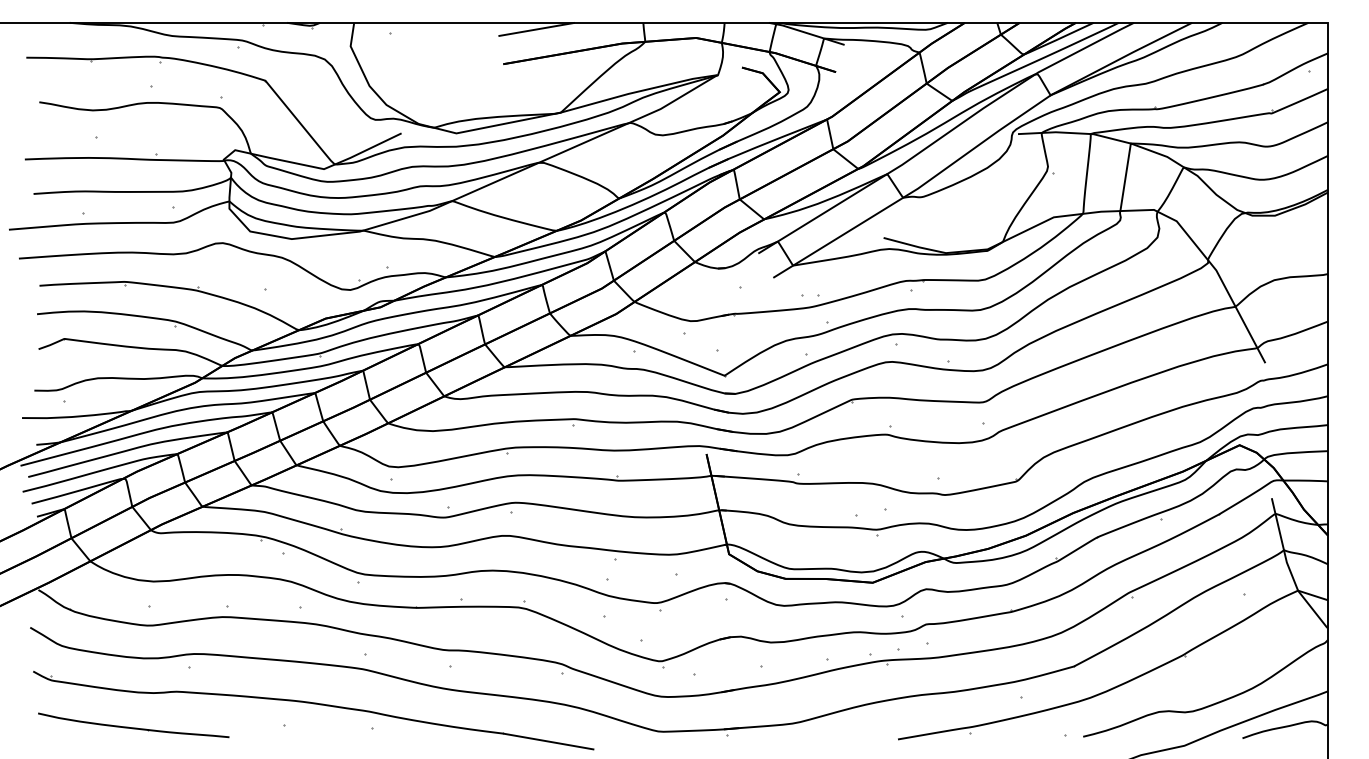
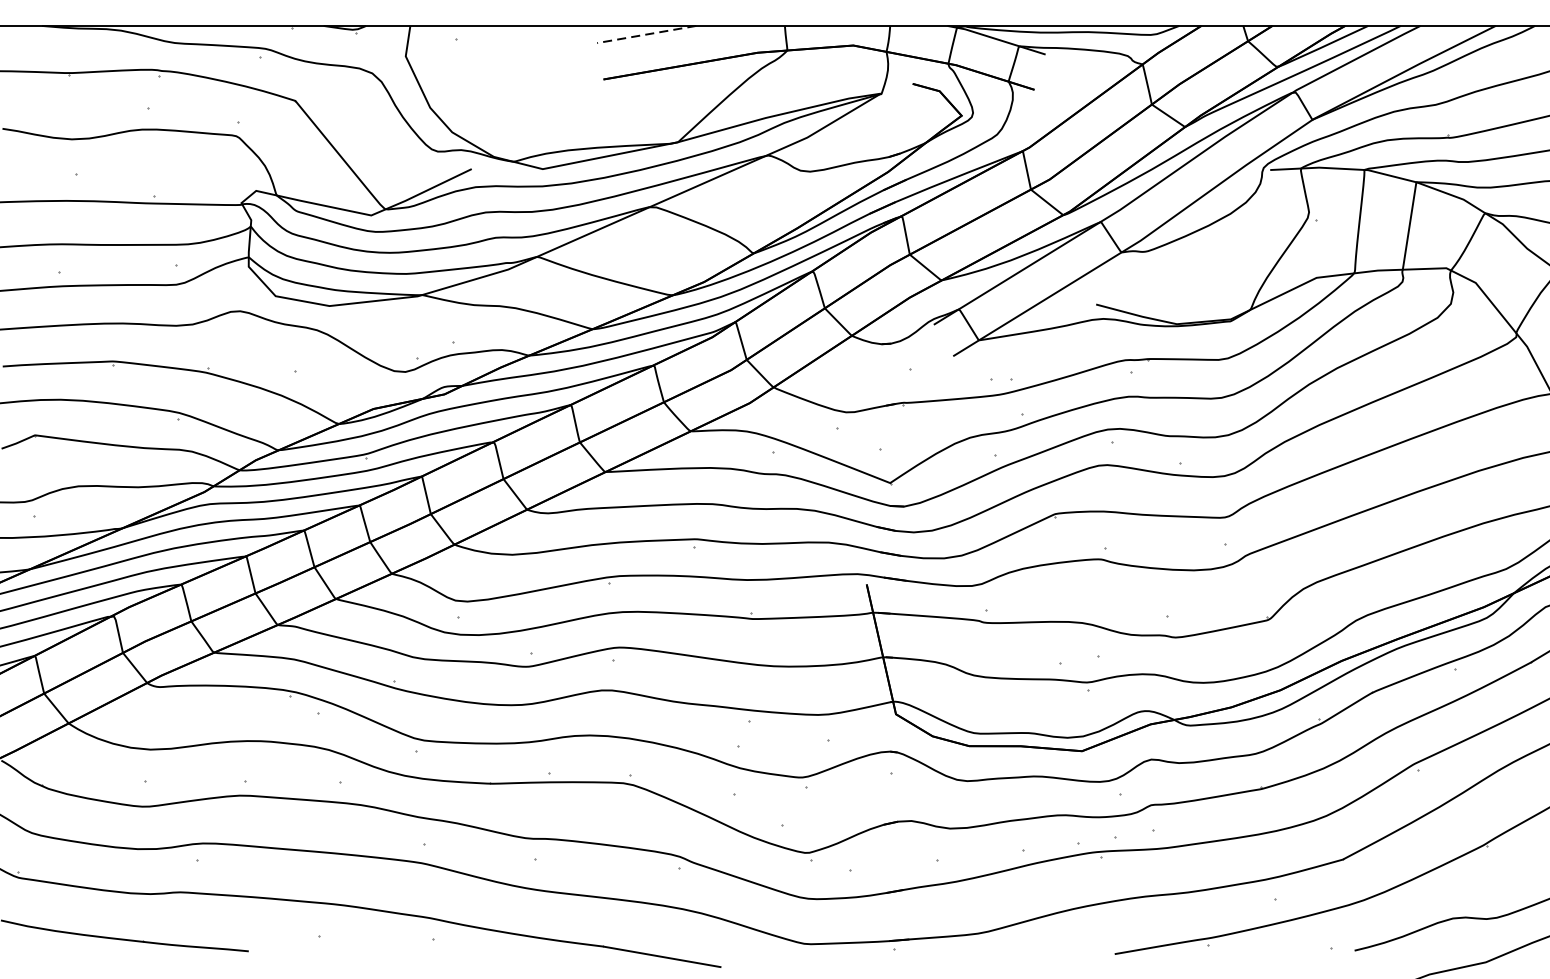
line: (536, 29) -> (646, 34), solid -> dashed

